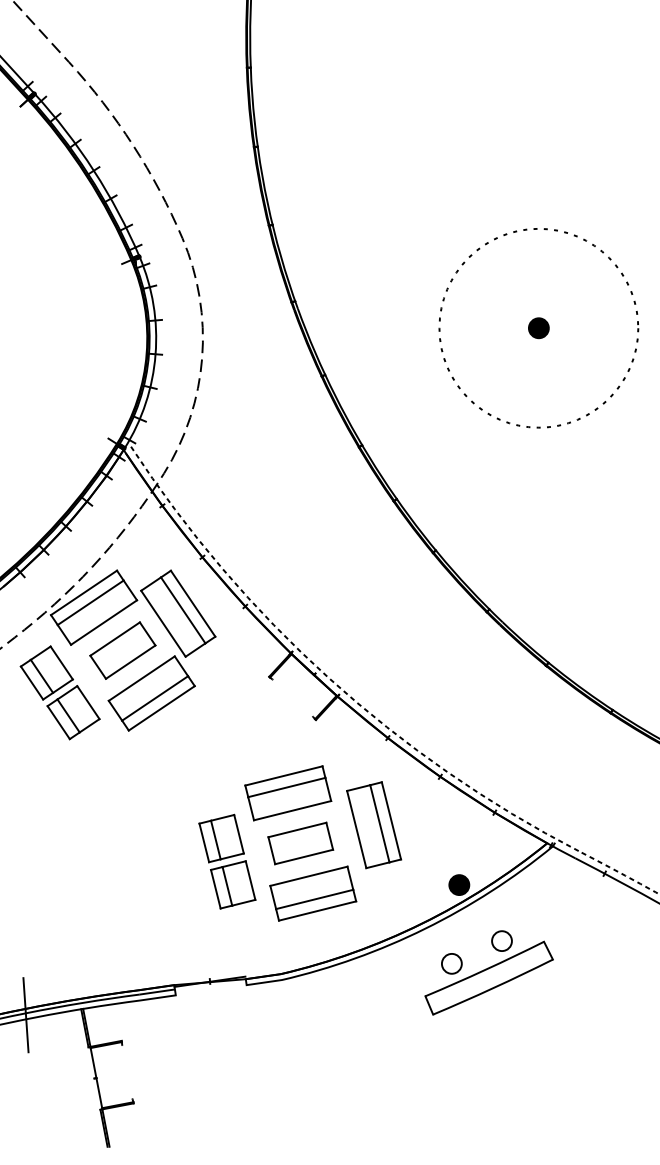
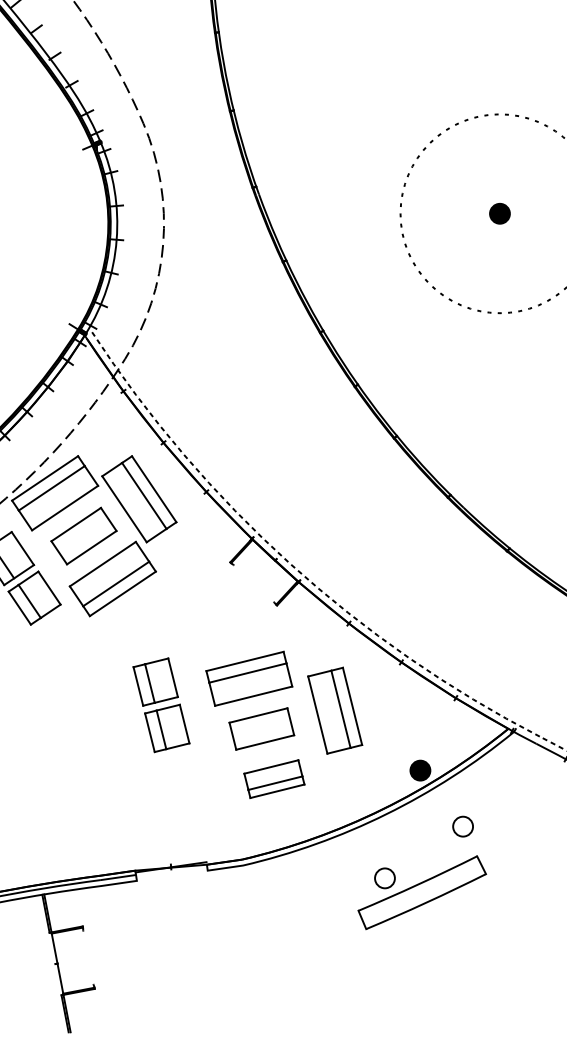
part: (227, 861) -> (161, 705), moved
part: (313, 893) -> (274, 779), size x0.7
part: (488, 977) -> (421, 892), moved

